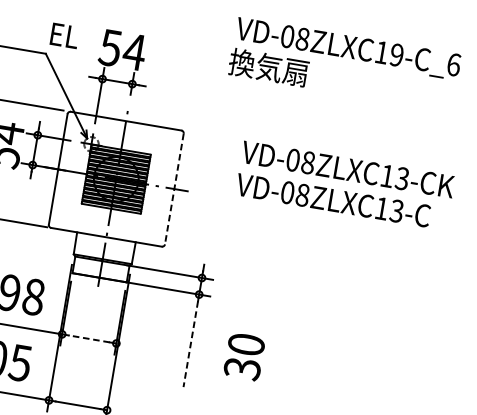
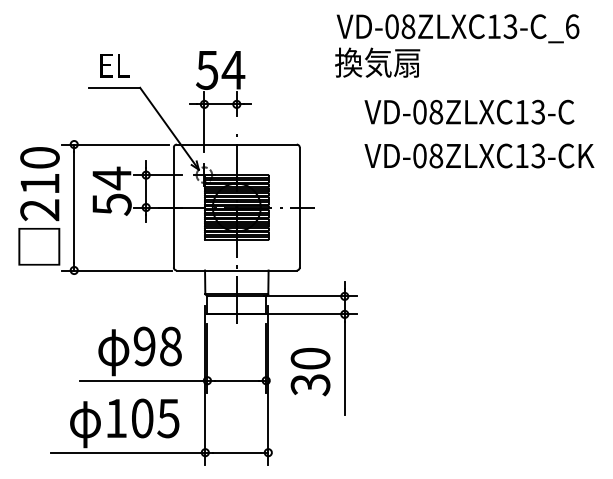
text: (64, 35) -> (114, 65), moved
text: (396, 54) -> (510, 26), VD-08ZLXC19-C_6 -> VD-08ZLXC13-C_6
line: (174, 188) -> (299, 207), dashed -> solid
text: (333, 199) -> (469, 111), moved
line: (89, 338) -> (236, 380), dashed -> solid
line: (190, 344) -> (344, 368), dashed -> solid
text: (244, 357) -> (310, 372), moved

